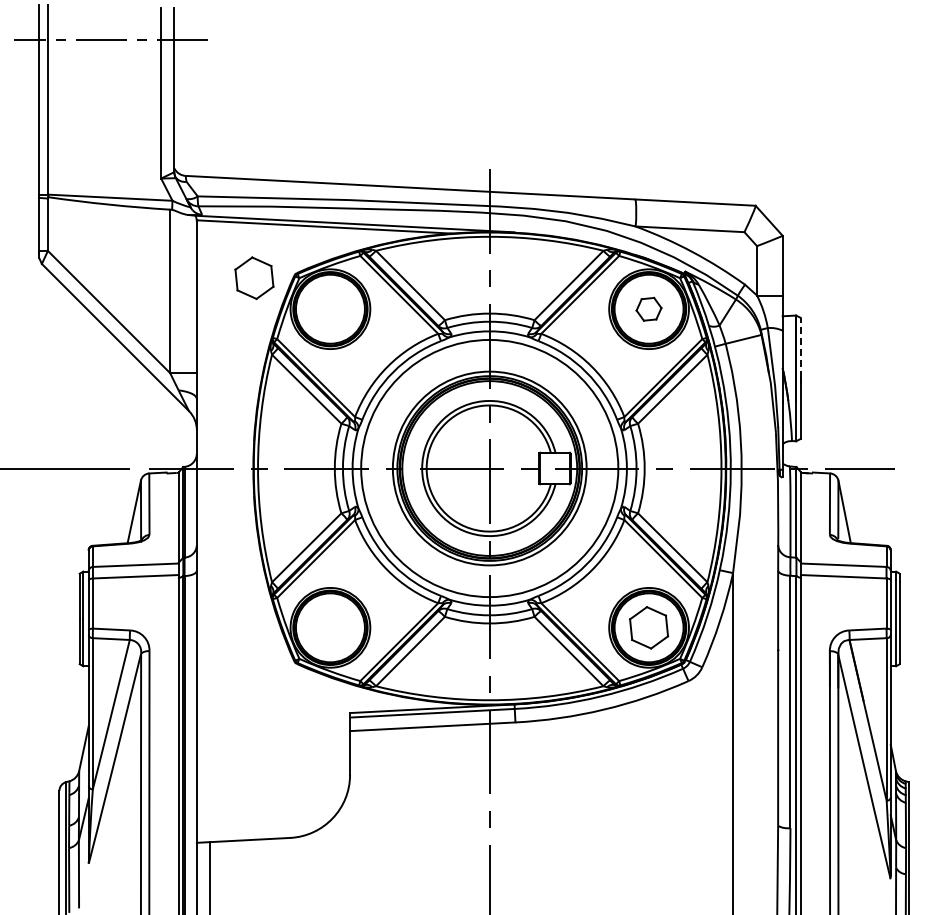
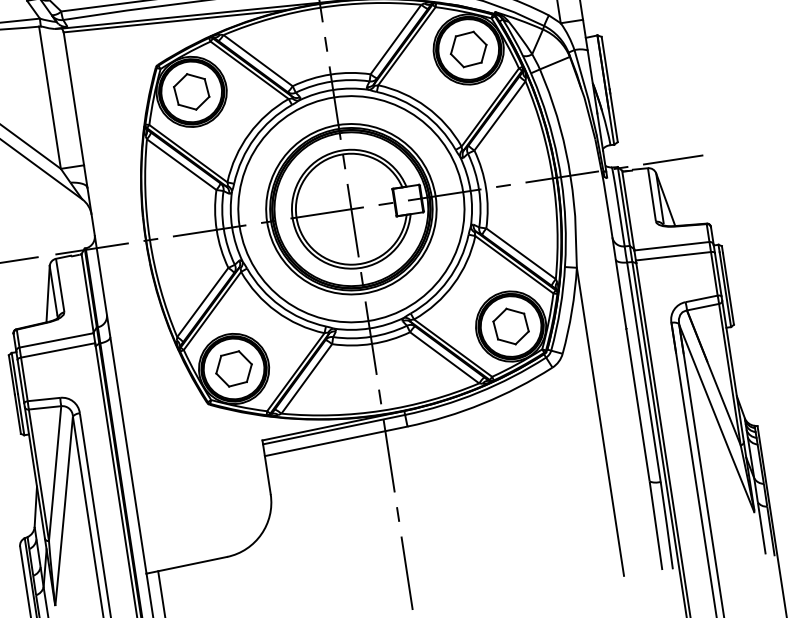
part: (254, 277) -> (191, 91), moved
part: (648, 309) -> (468, 49), size x1.67
line: (800, 347) -> (605, 62), dashed -> solid
part: (330, 627) -> (234, 368), added

